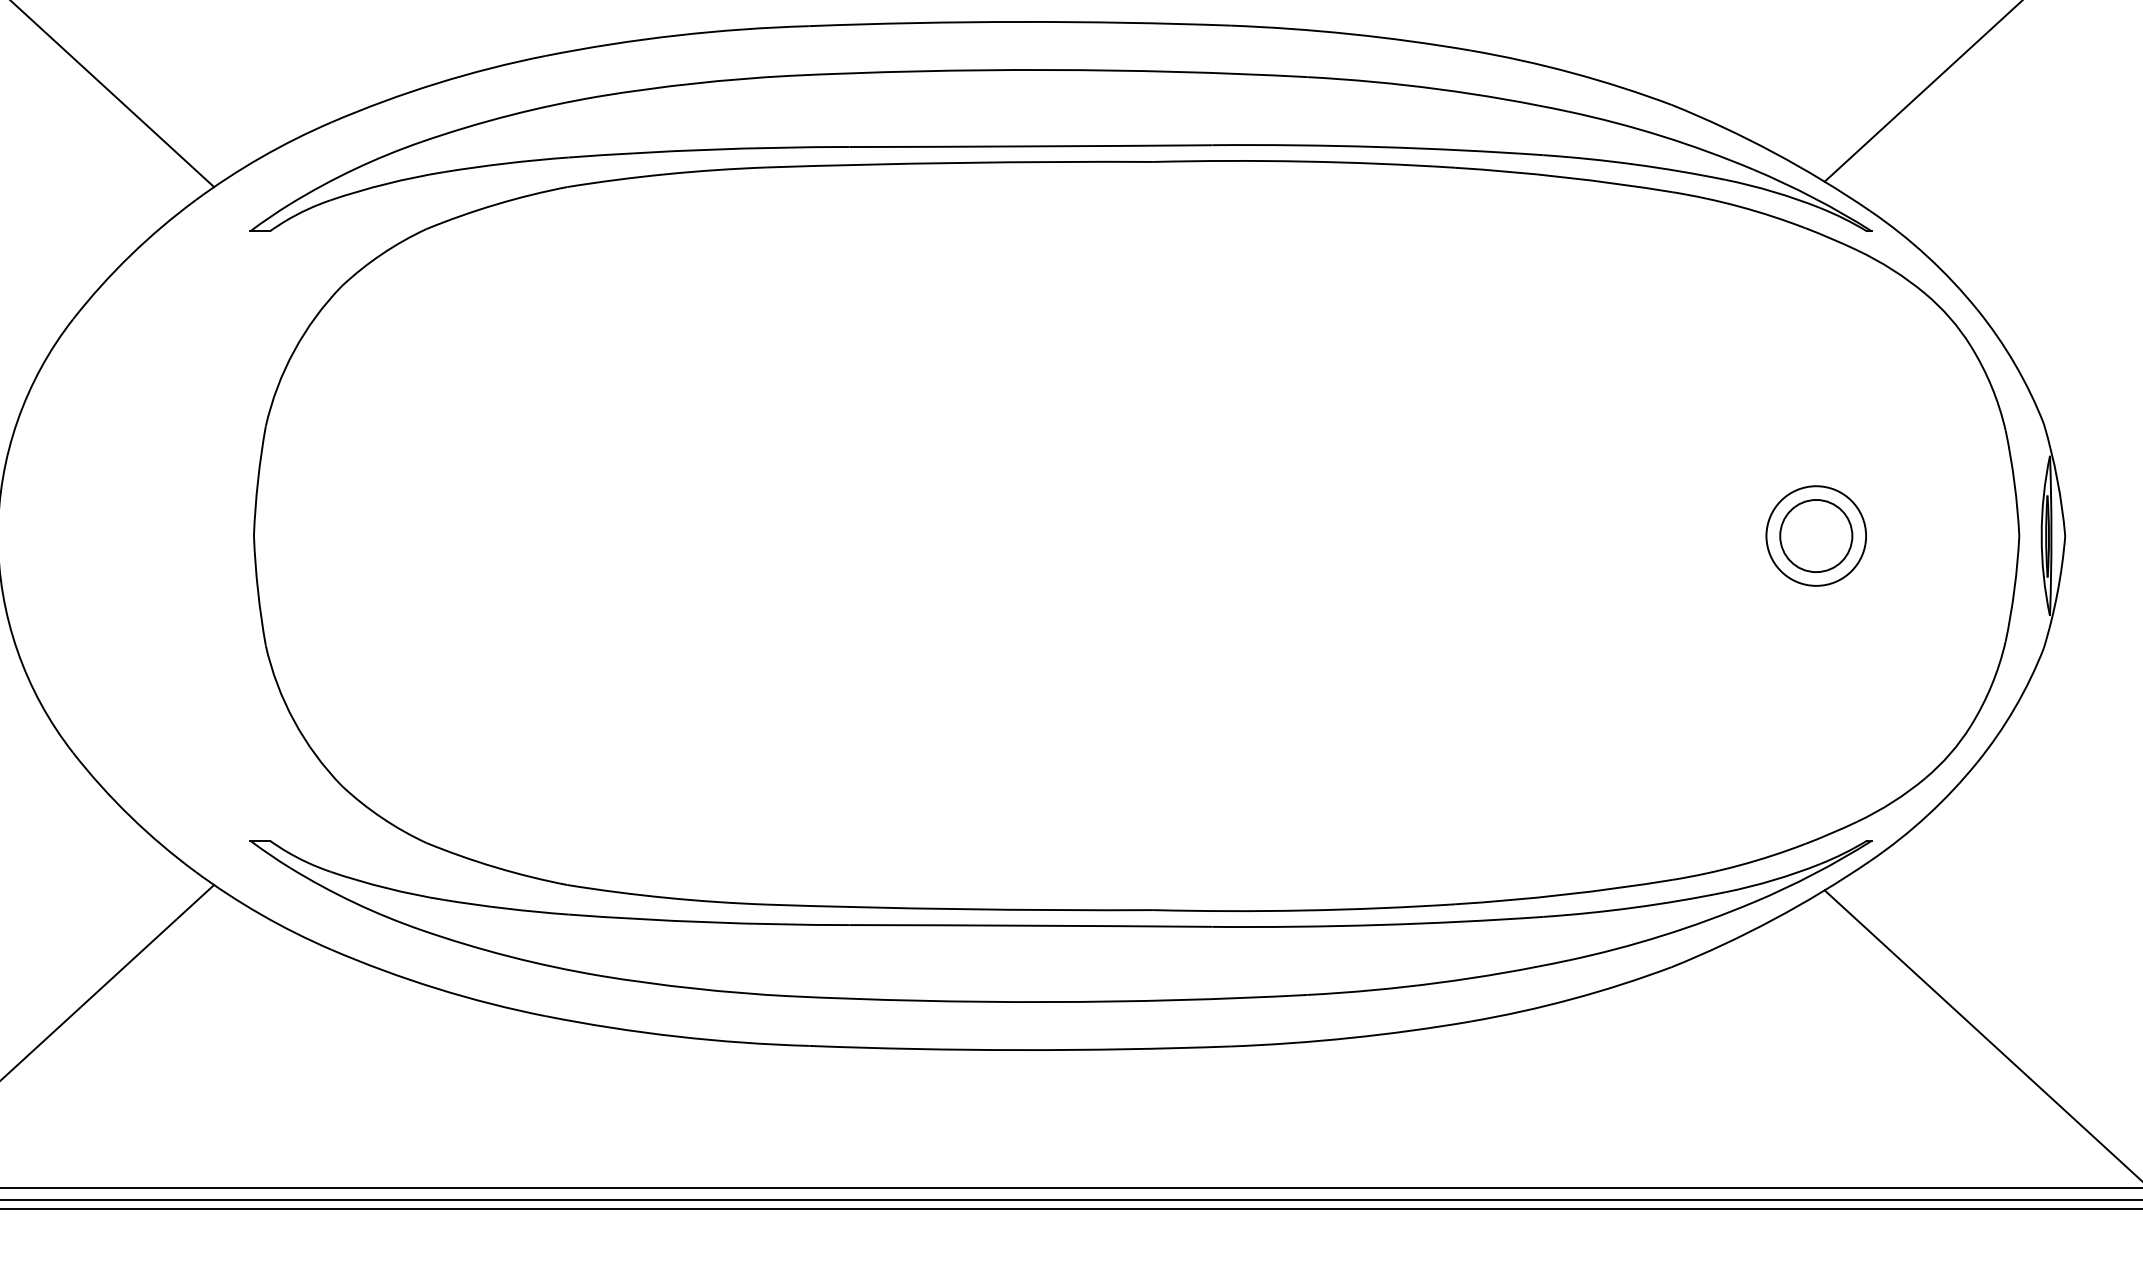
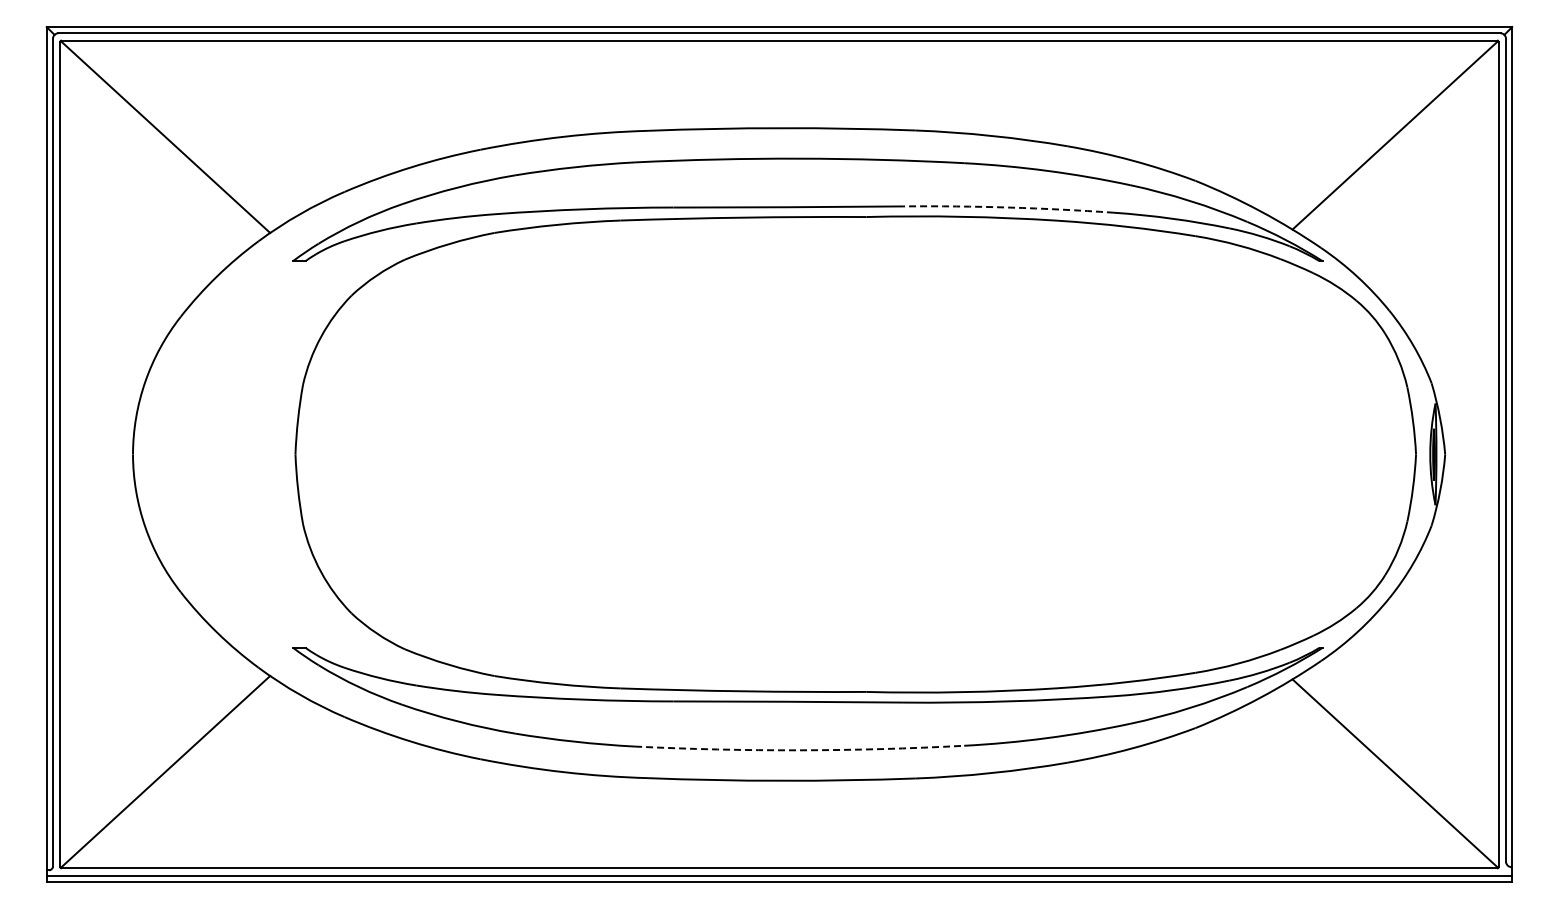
arc: (1377, 146) -> (1008, 207), solid -> dashed
part: (1815, 536) -> (1286, 454), removed
arc: (1047, 1002) -> (799, 750), solid -> dashed

